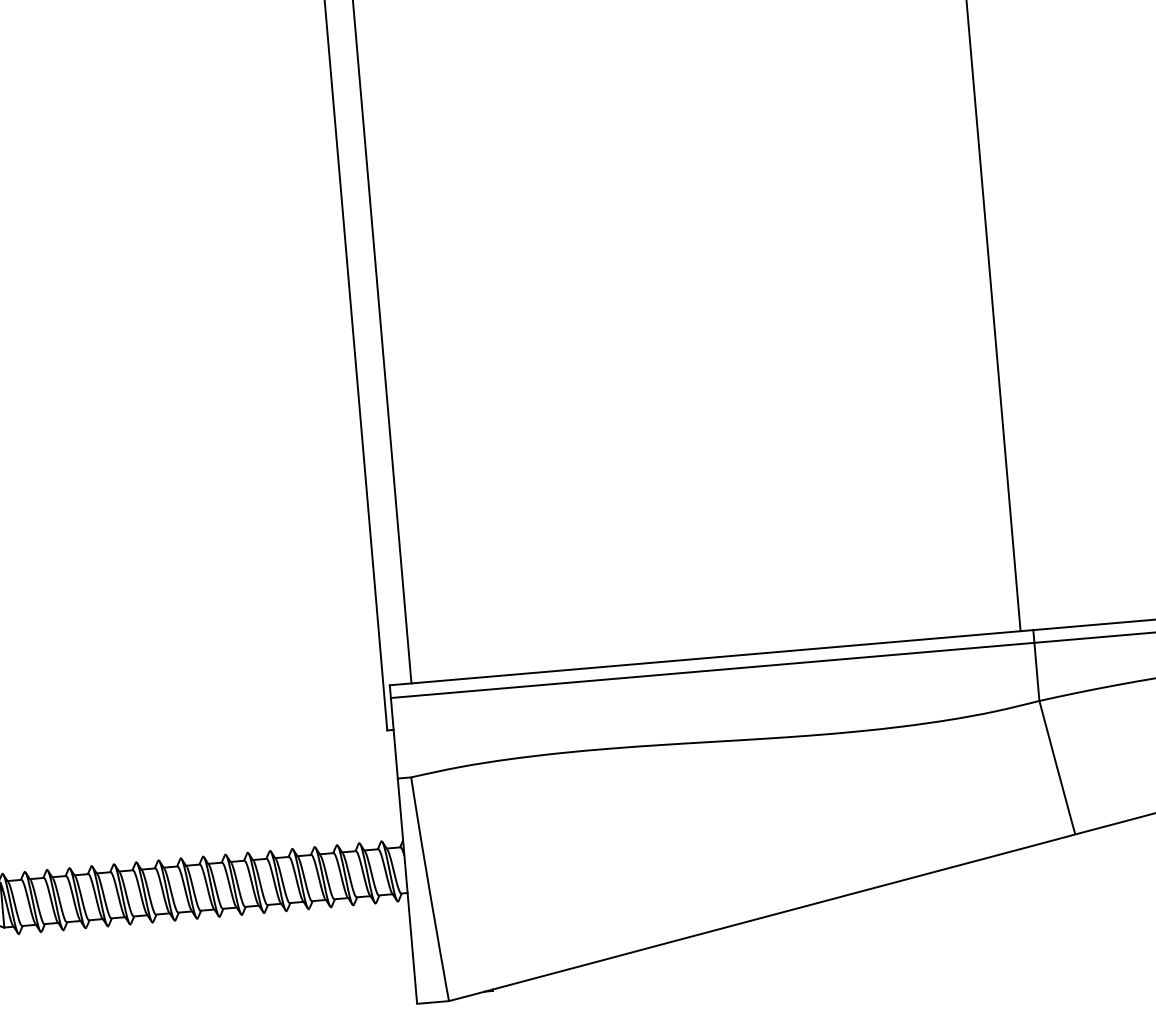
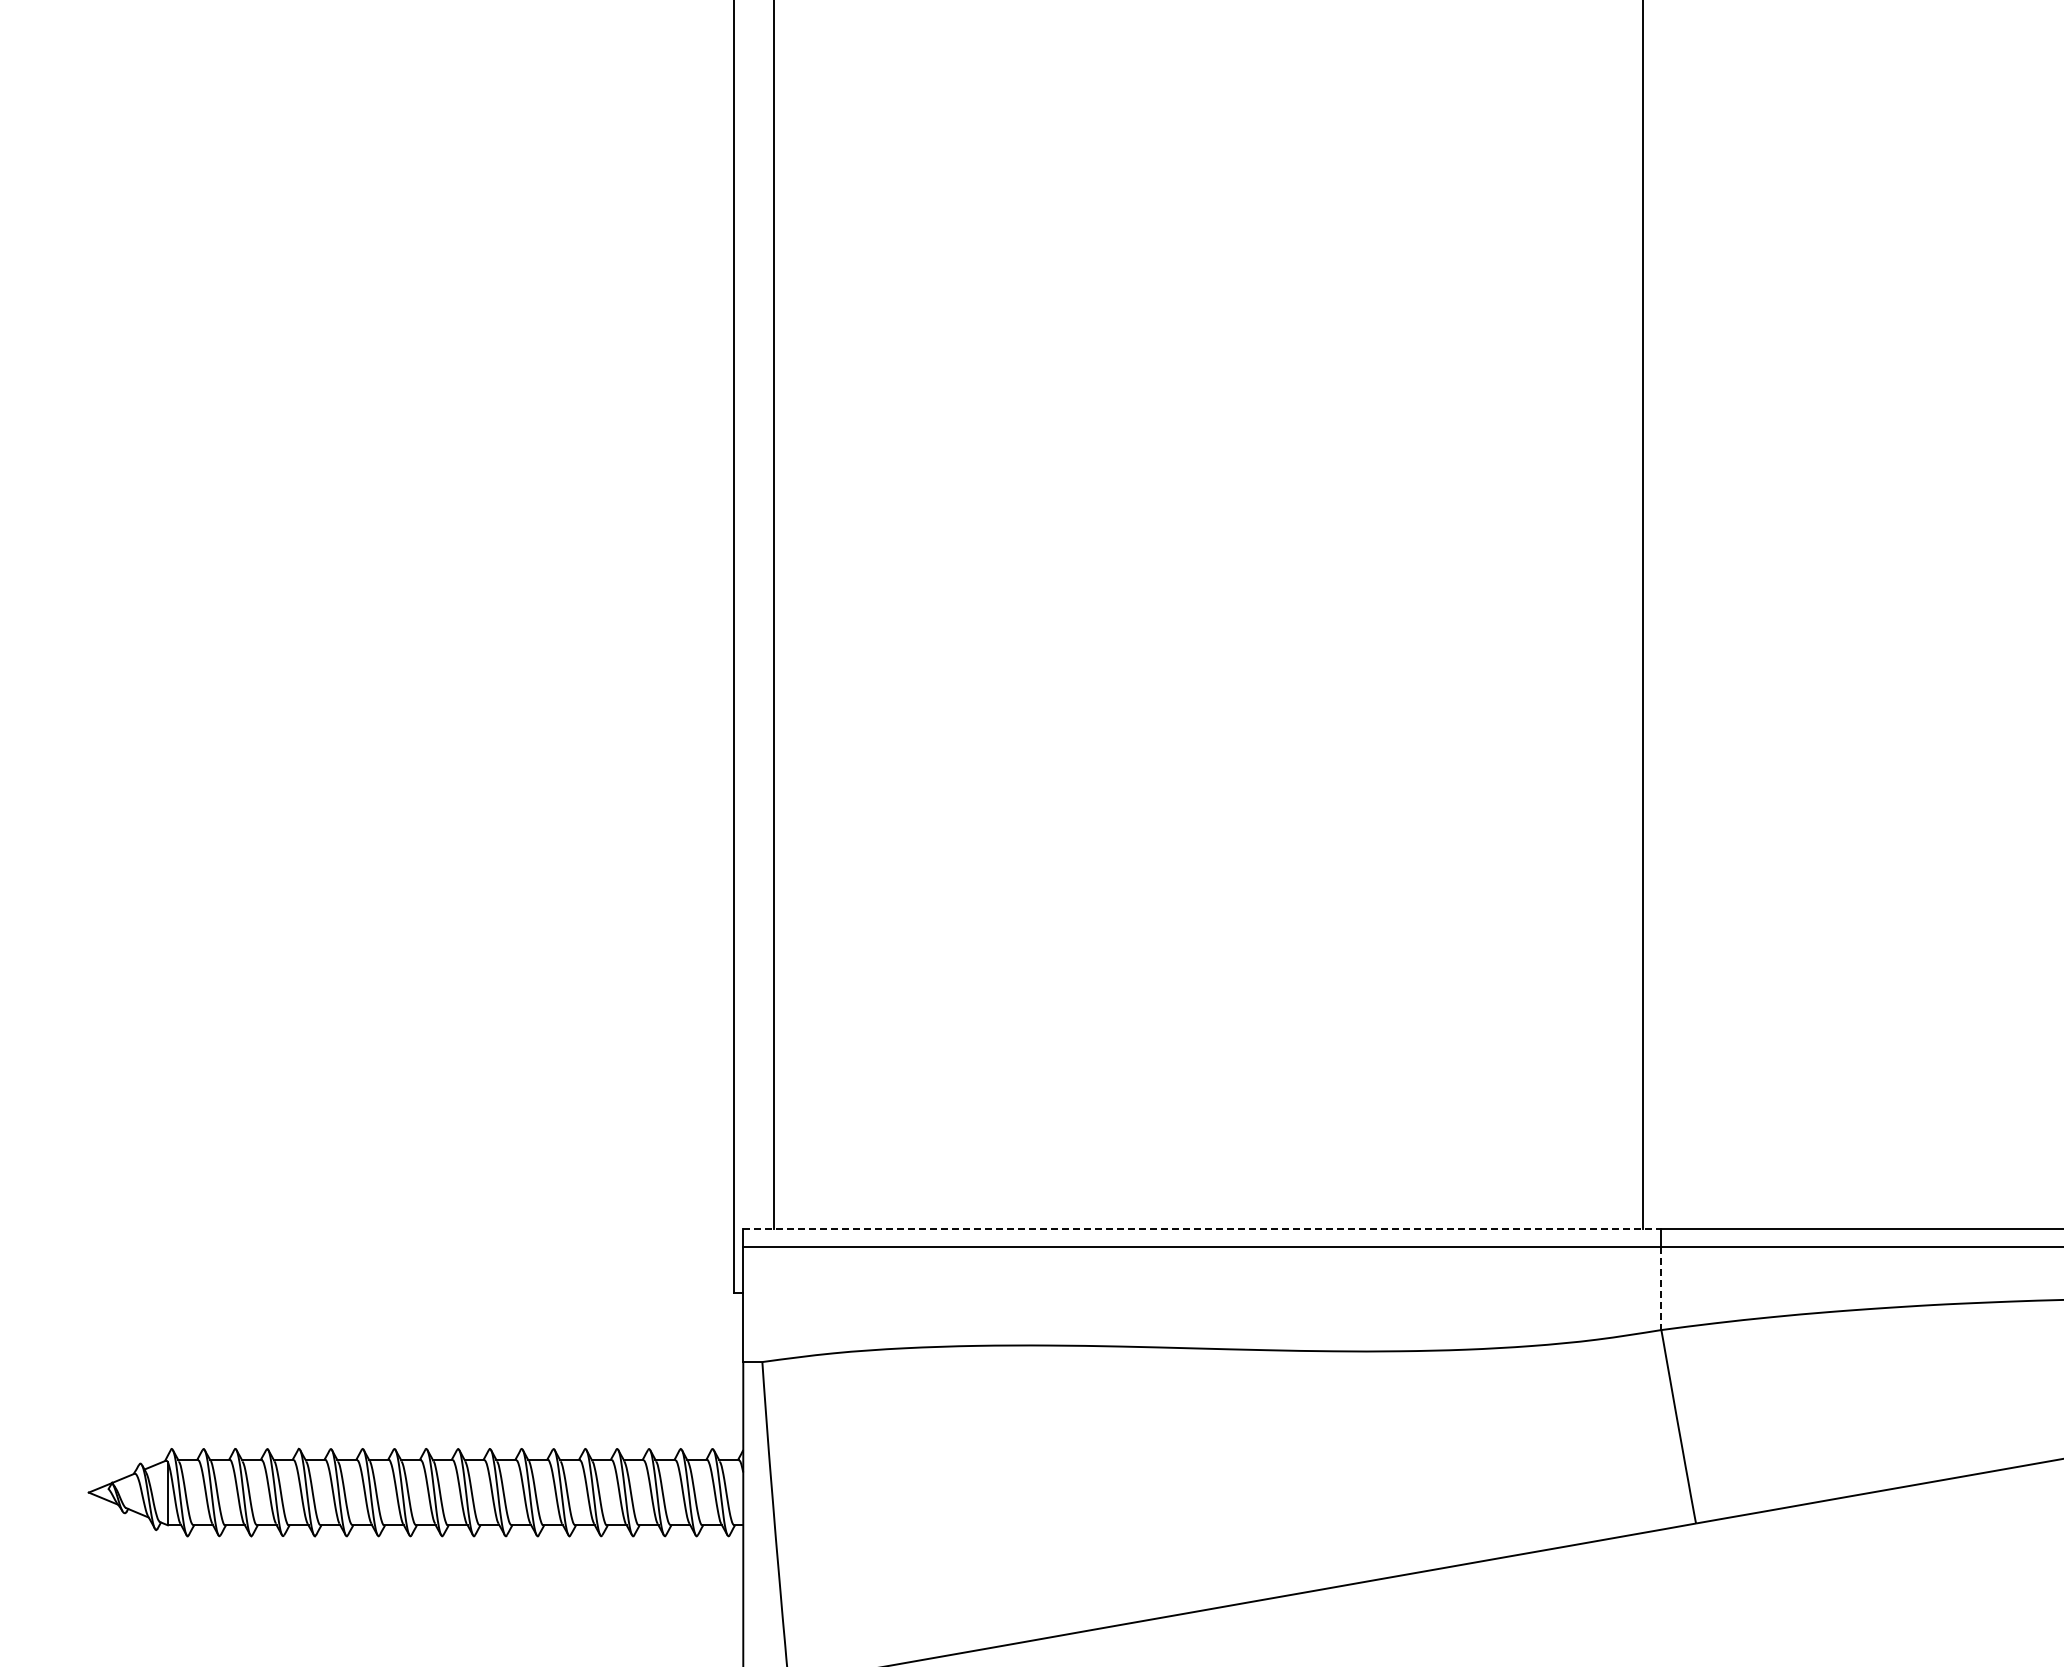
line: (711, 657) -> (1202, 1228), solid -> dashed
line: (1037, 672) -> (1661, 1289), solid -> dashed

